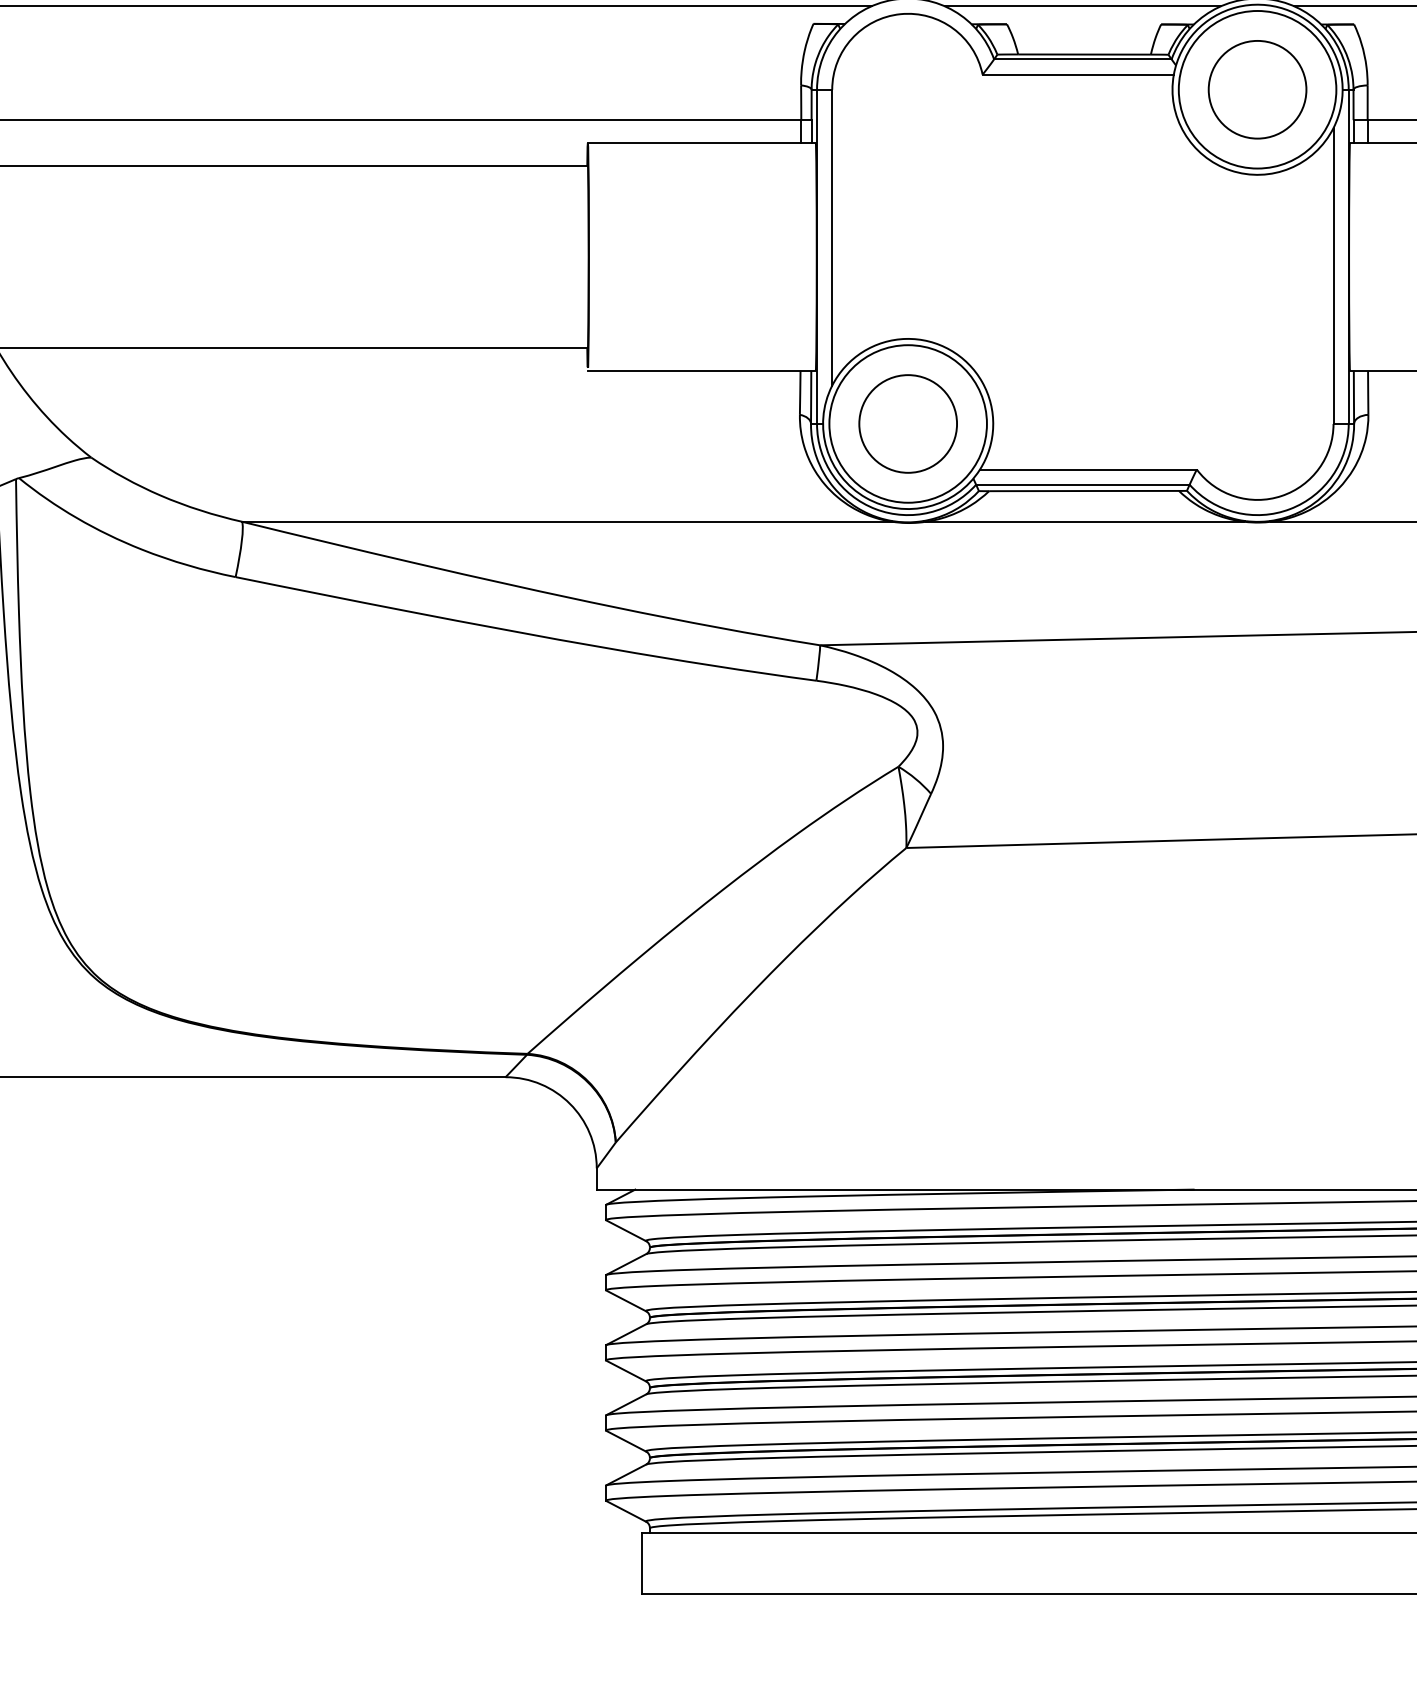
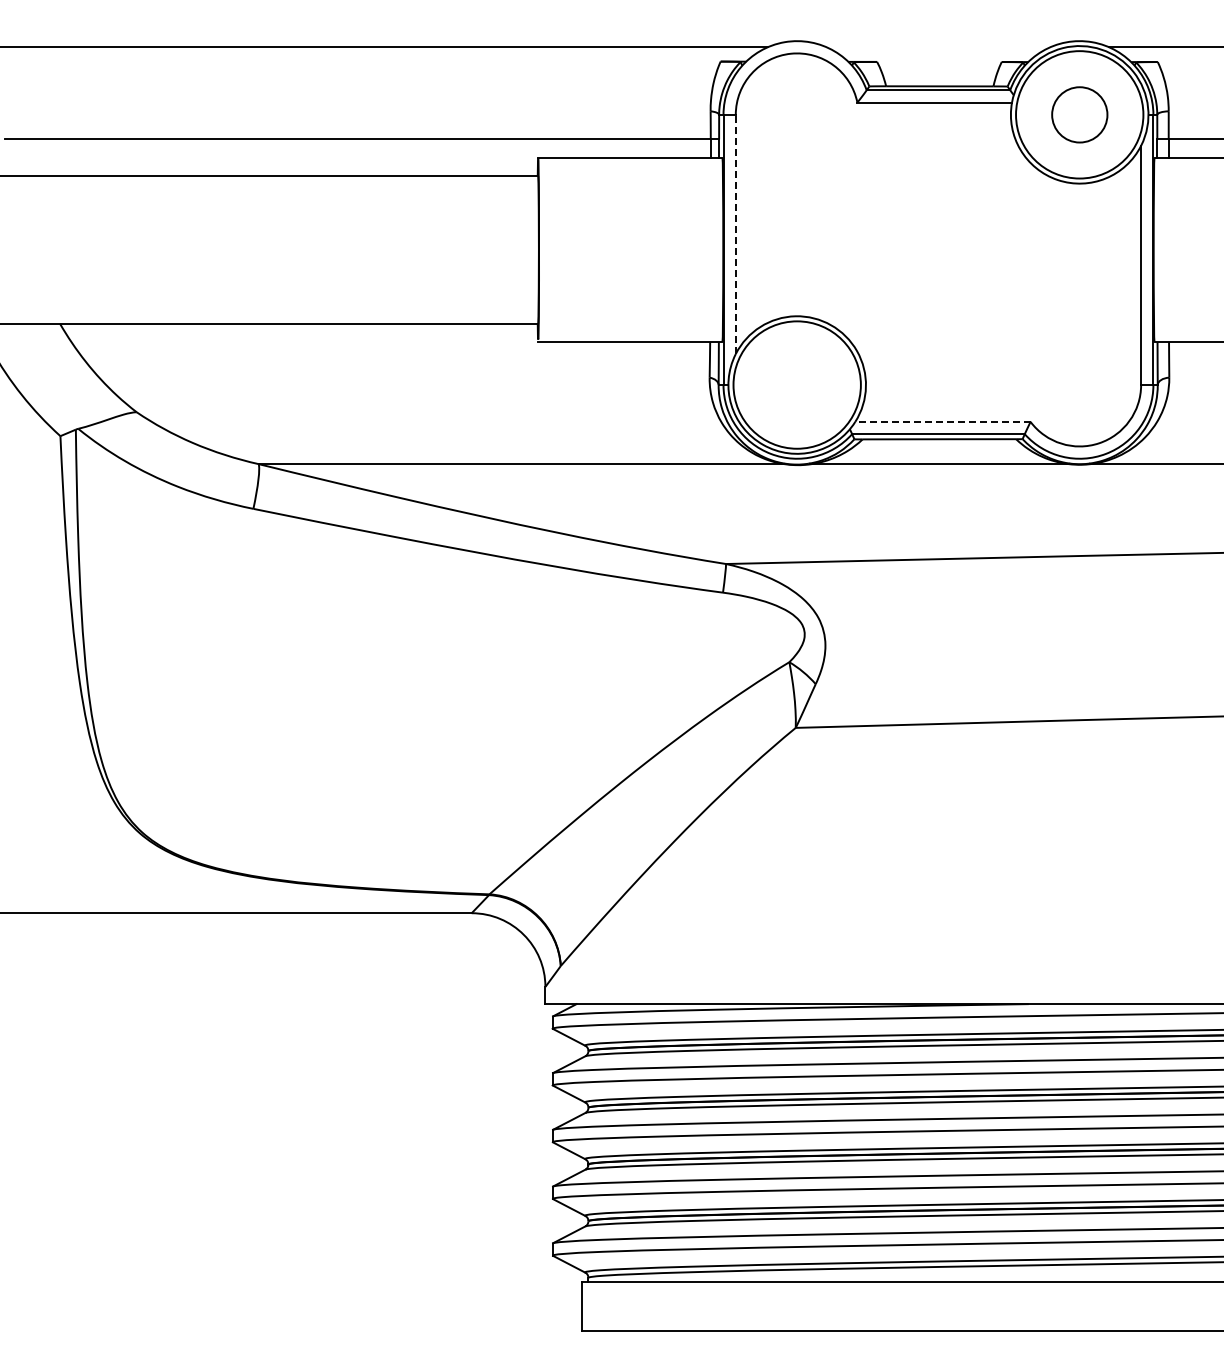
line: (1082, 6) -> (938, 47), removed
circle: (1257, 89) -> (1079, 114), size x0.7
line: (831, 237) -> (735, 234), solid -> dashed
circle: (907, 423) -> (796, 384), removed
line: (1087, 469) -> (942, 421), solid -> dashed

